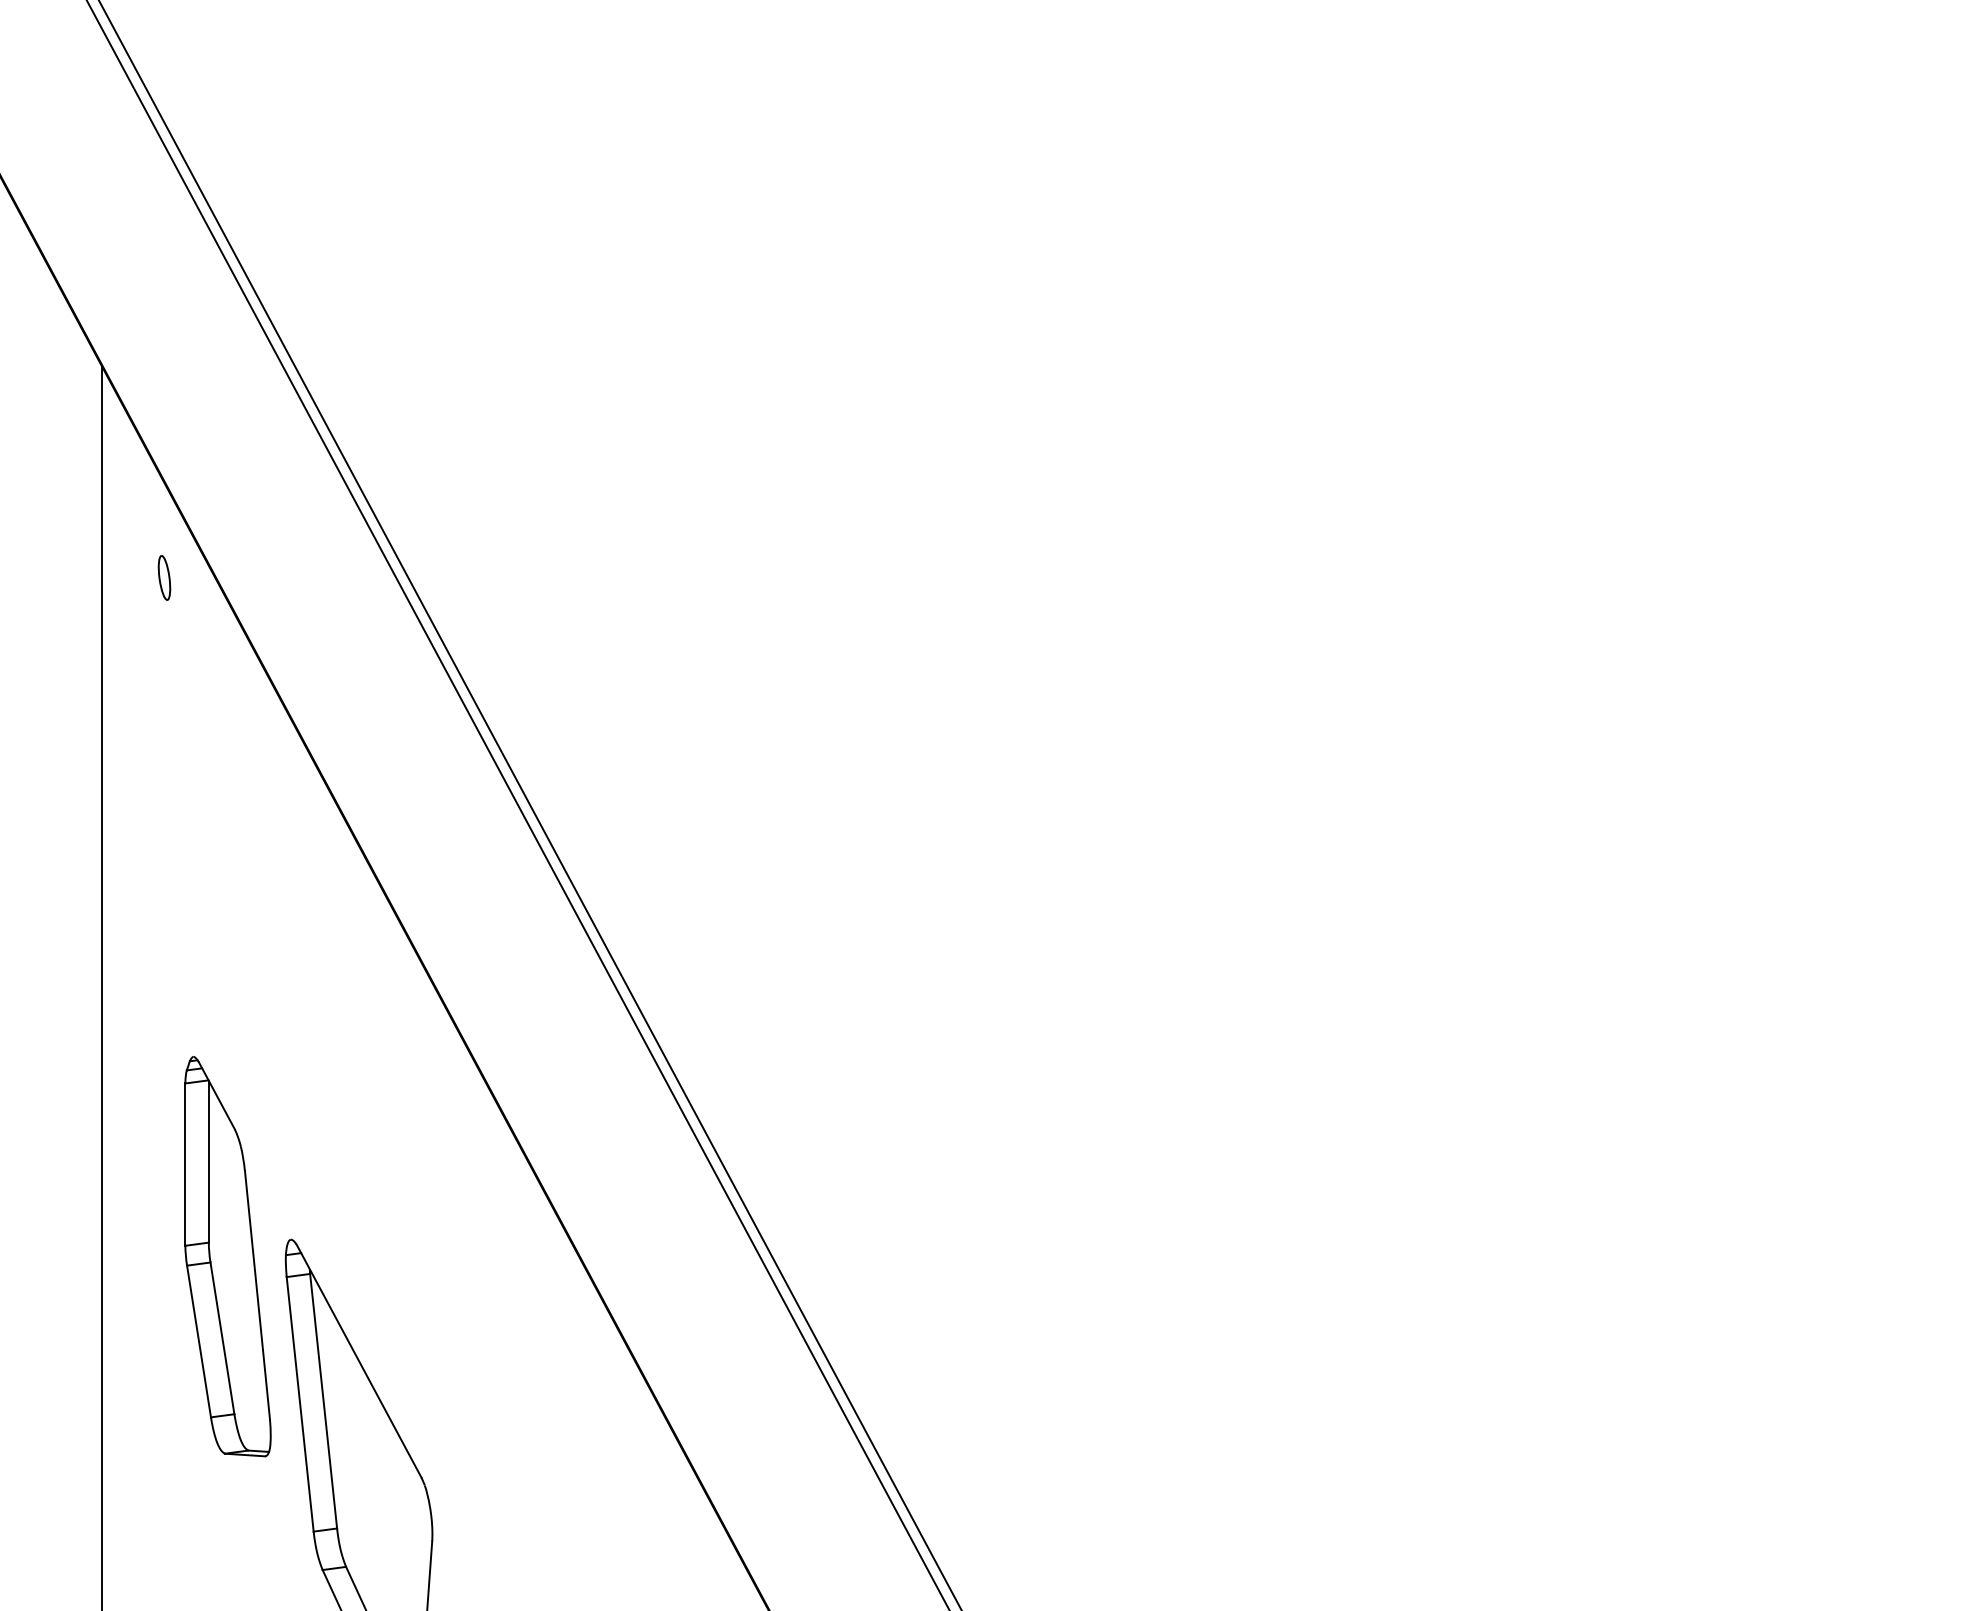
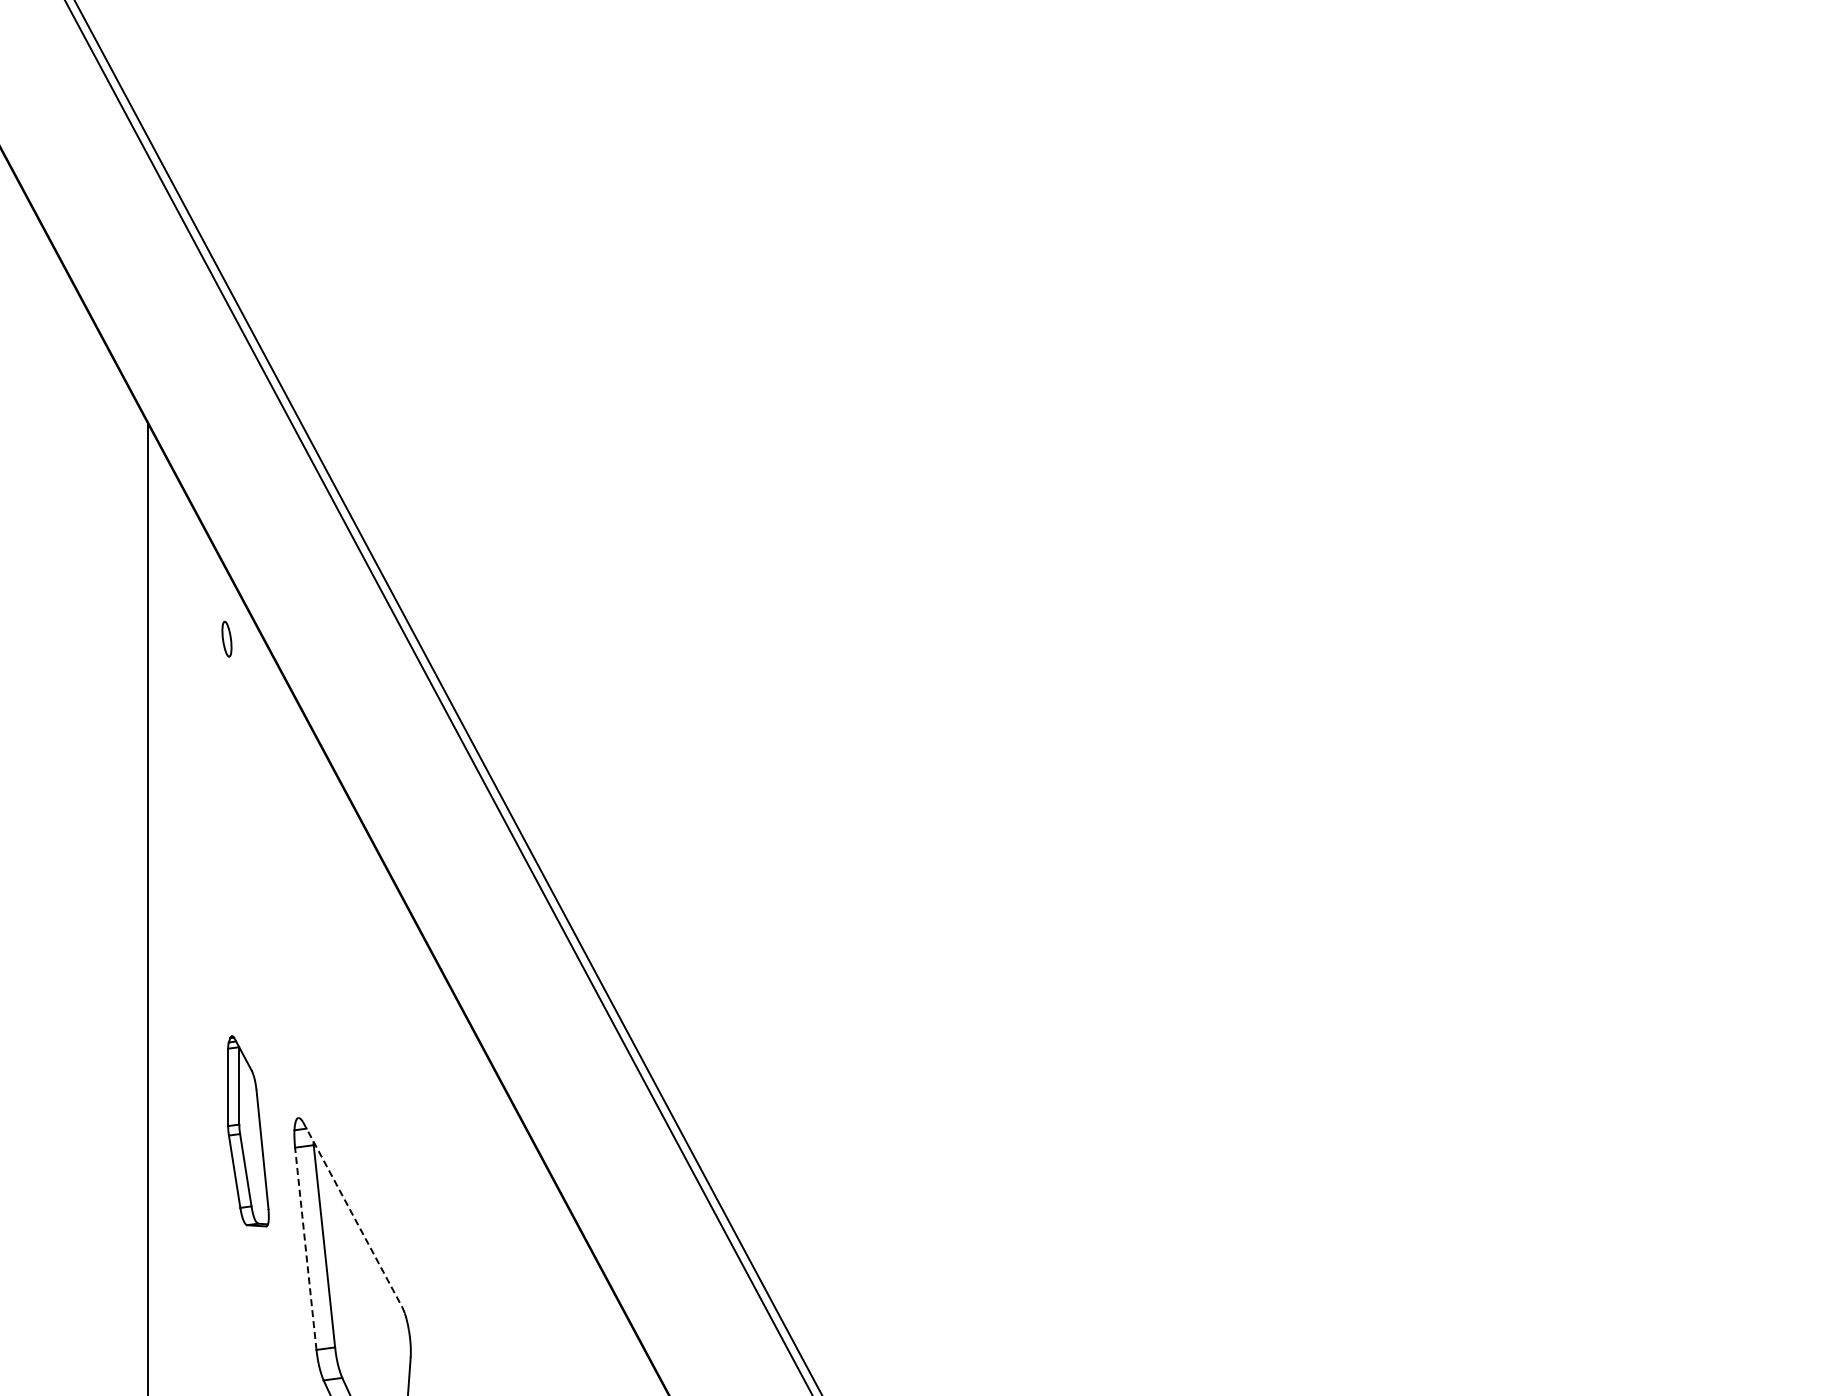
part: (163, 577) -> (226, 638), moved
part: (228, 1255) -> (248, 1130), size x0.6
line: (358, 1361) -> (352, 1214), solid -> dashed
line: (299, 1403) -> (305, 1248), solid -> dashed

